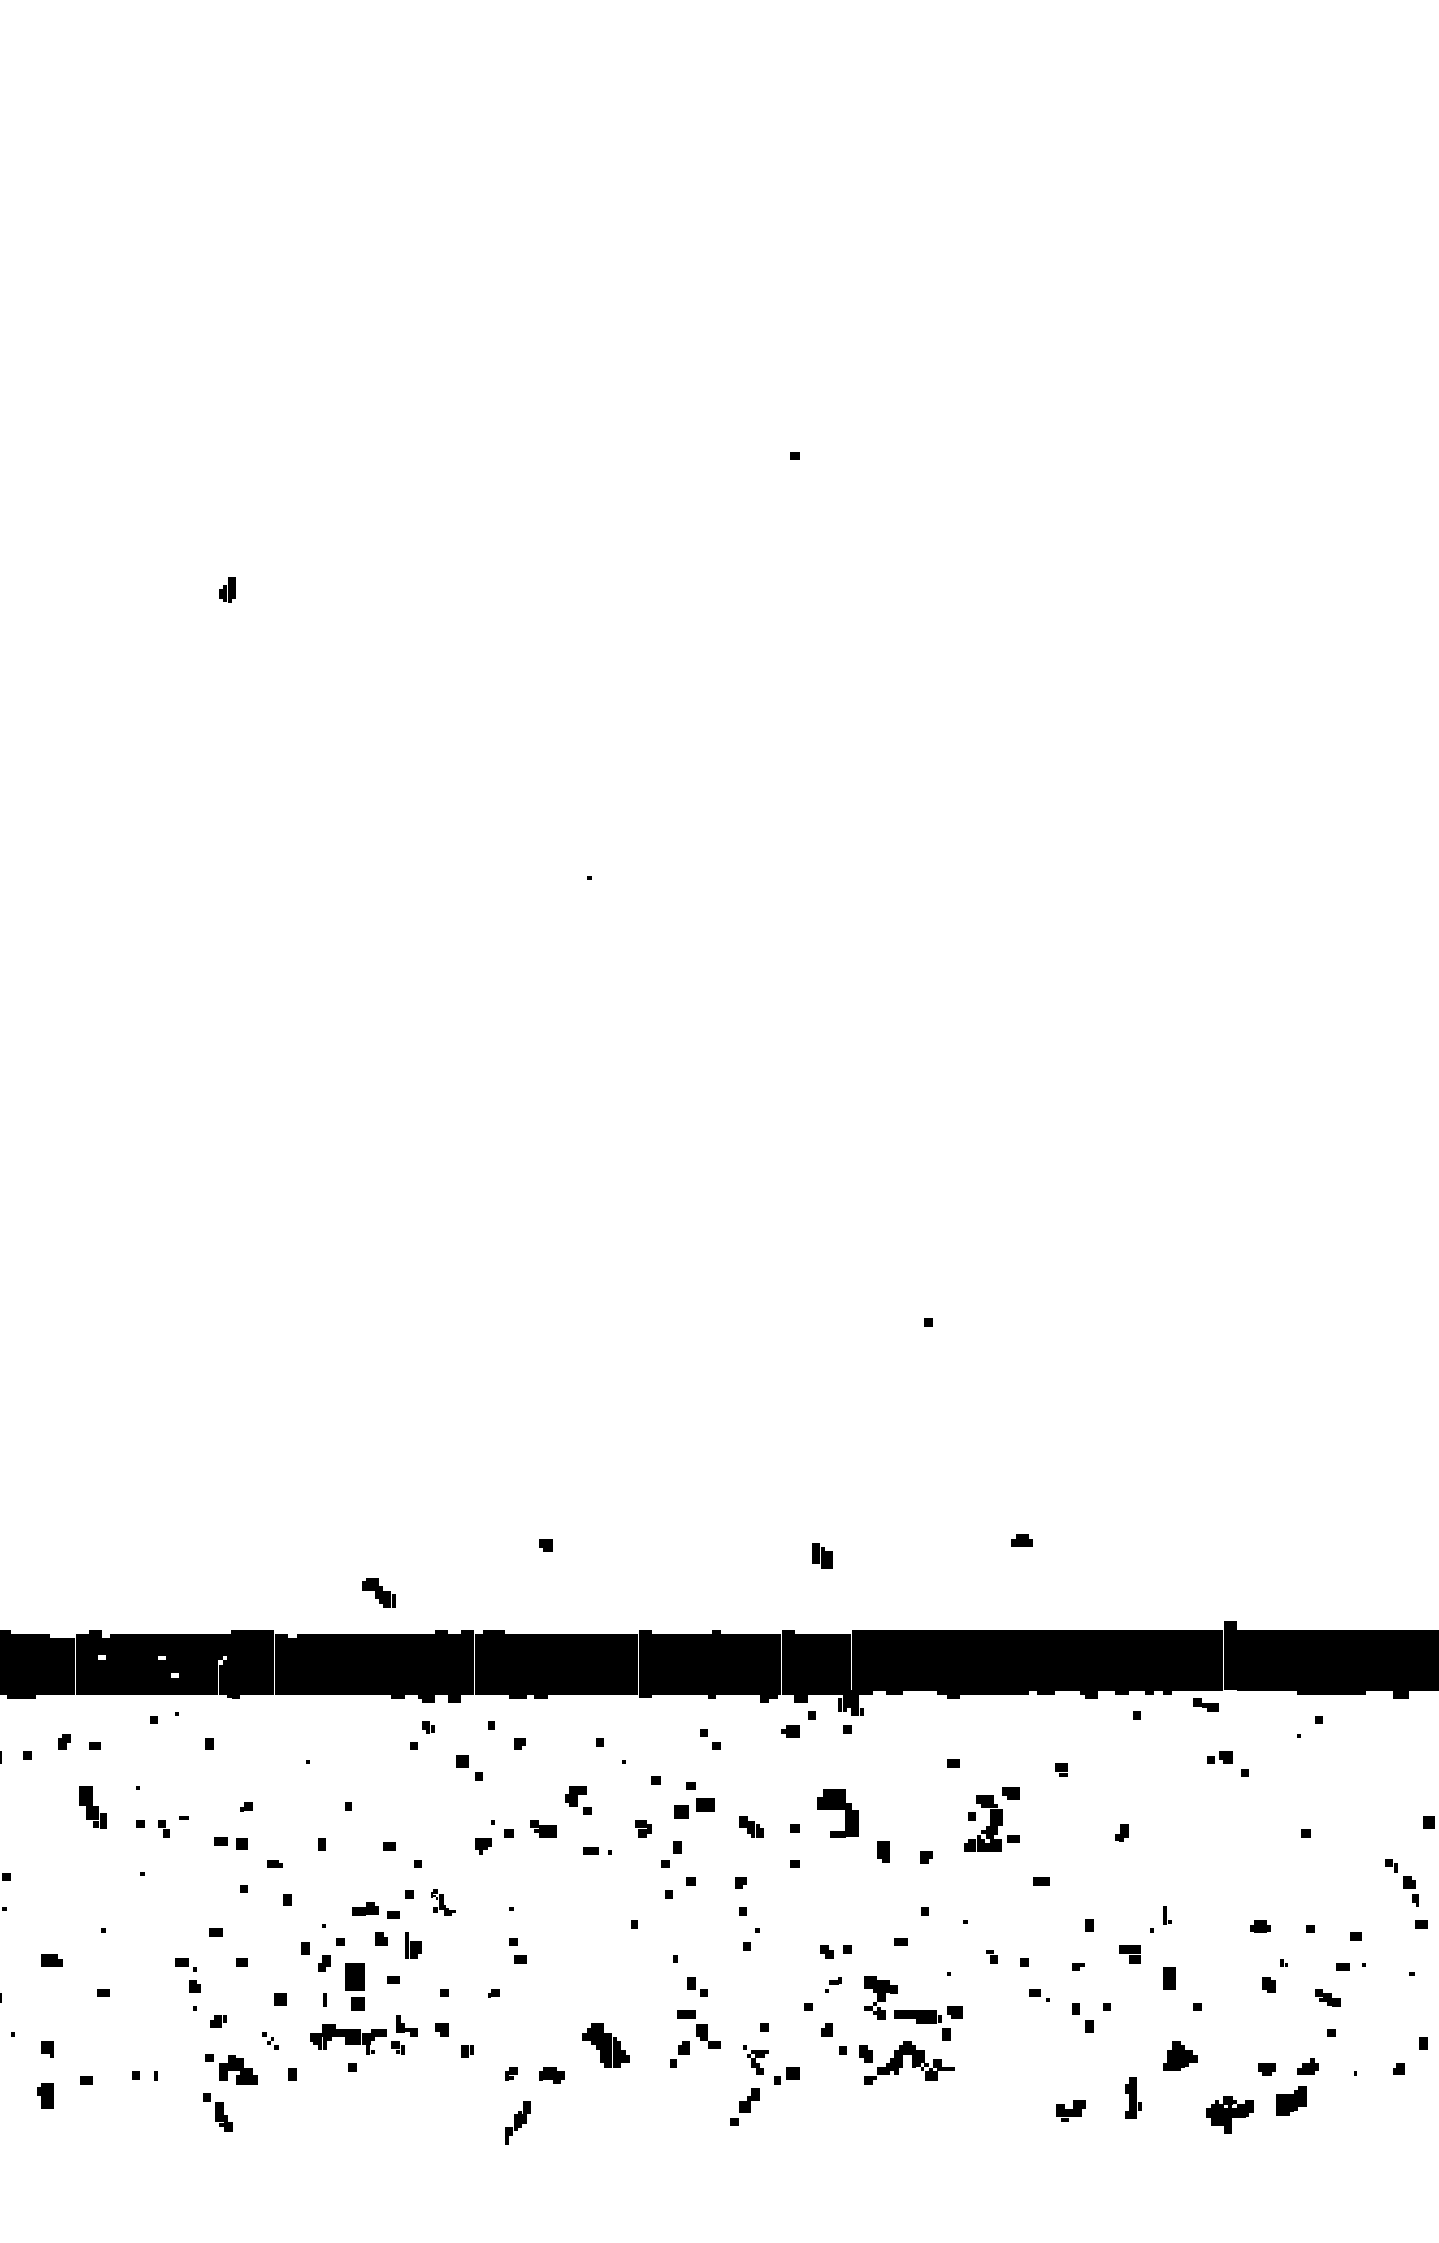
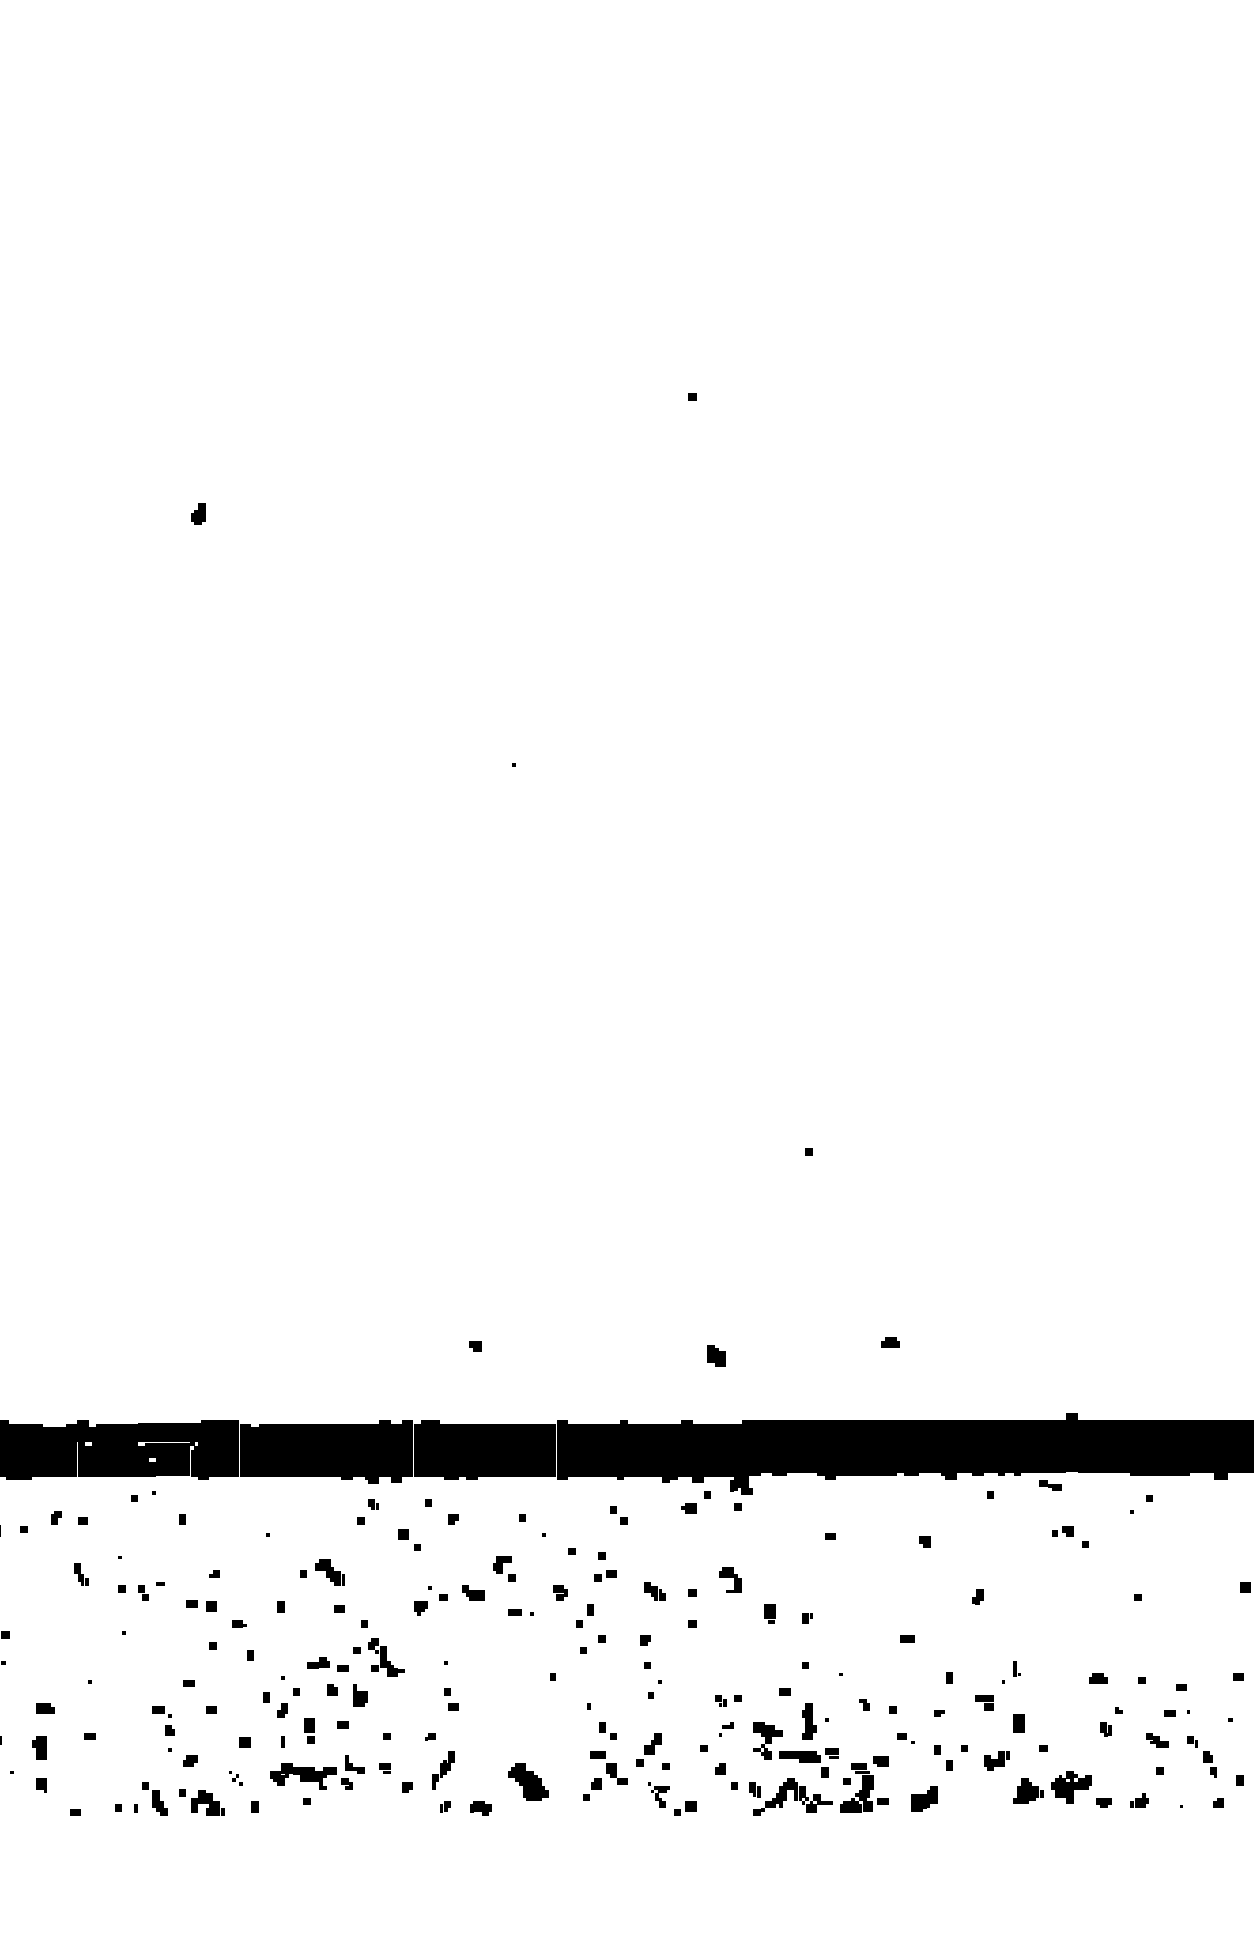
part: (378, 1592) -> (329, 1572), moved
part: (93, 1807) -> (81, 1574), size x0.62
part: (694, 1808) -> (605, 1575), size x0.62
part: (838, 1812) -> (730, 1579), size x0.62
part: (992, 1819) -> (864, 1784), moved
part: (1401, 1881) -> (1201, 1756), moved
part: (443, 1902) -> (386, 1657), size x1.67
part: (355, 1986) -> (309, 1730), size x0.62
part: (45, 2095) -> (39, 1747), moved
part: (1133, 2097) -> (809, 1721), moved
part: (1291, 2099) -> (924, 1798), moved
part: (744, 2106) -> (648, 1749), moved
part: (1071, 2110) -> (996, 1760), moved
part: (217, 2111) -> (154, 1798), moved
part: (1229, 2114) -> (1071, 1787), moved
part: (518, 2122) -> (443, 1770), moved

